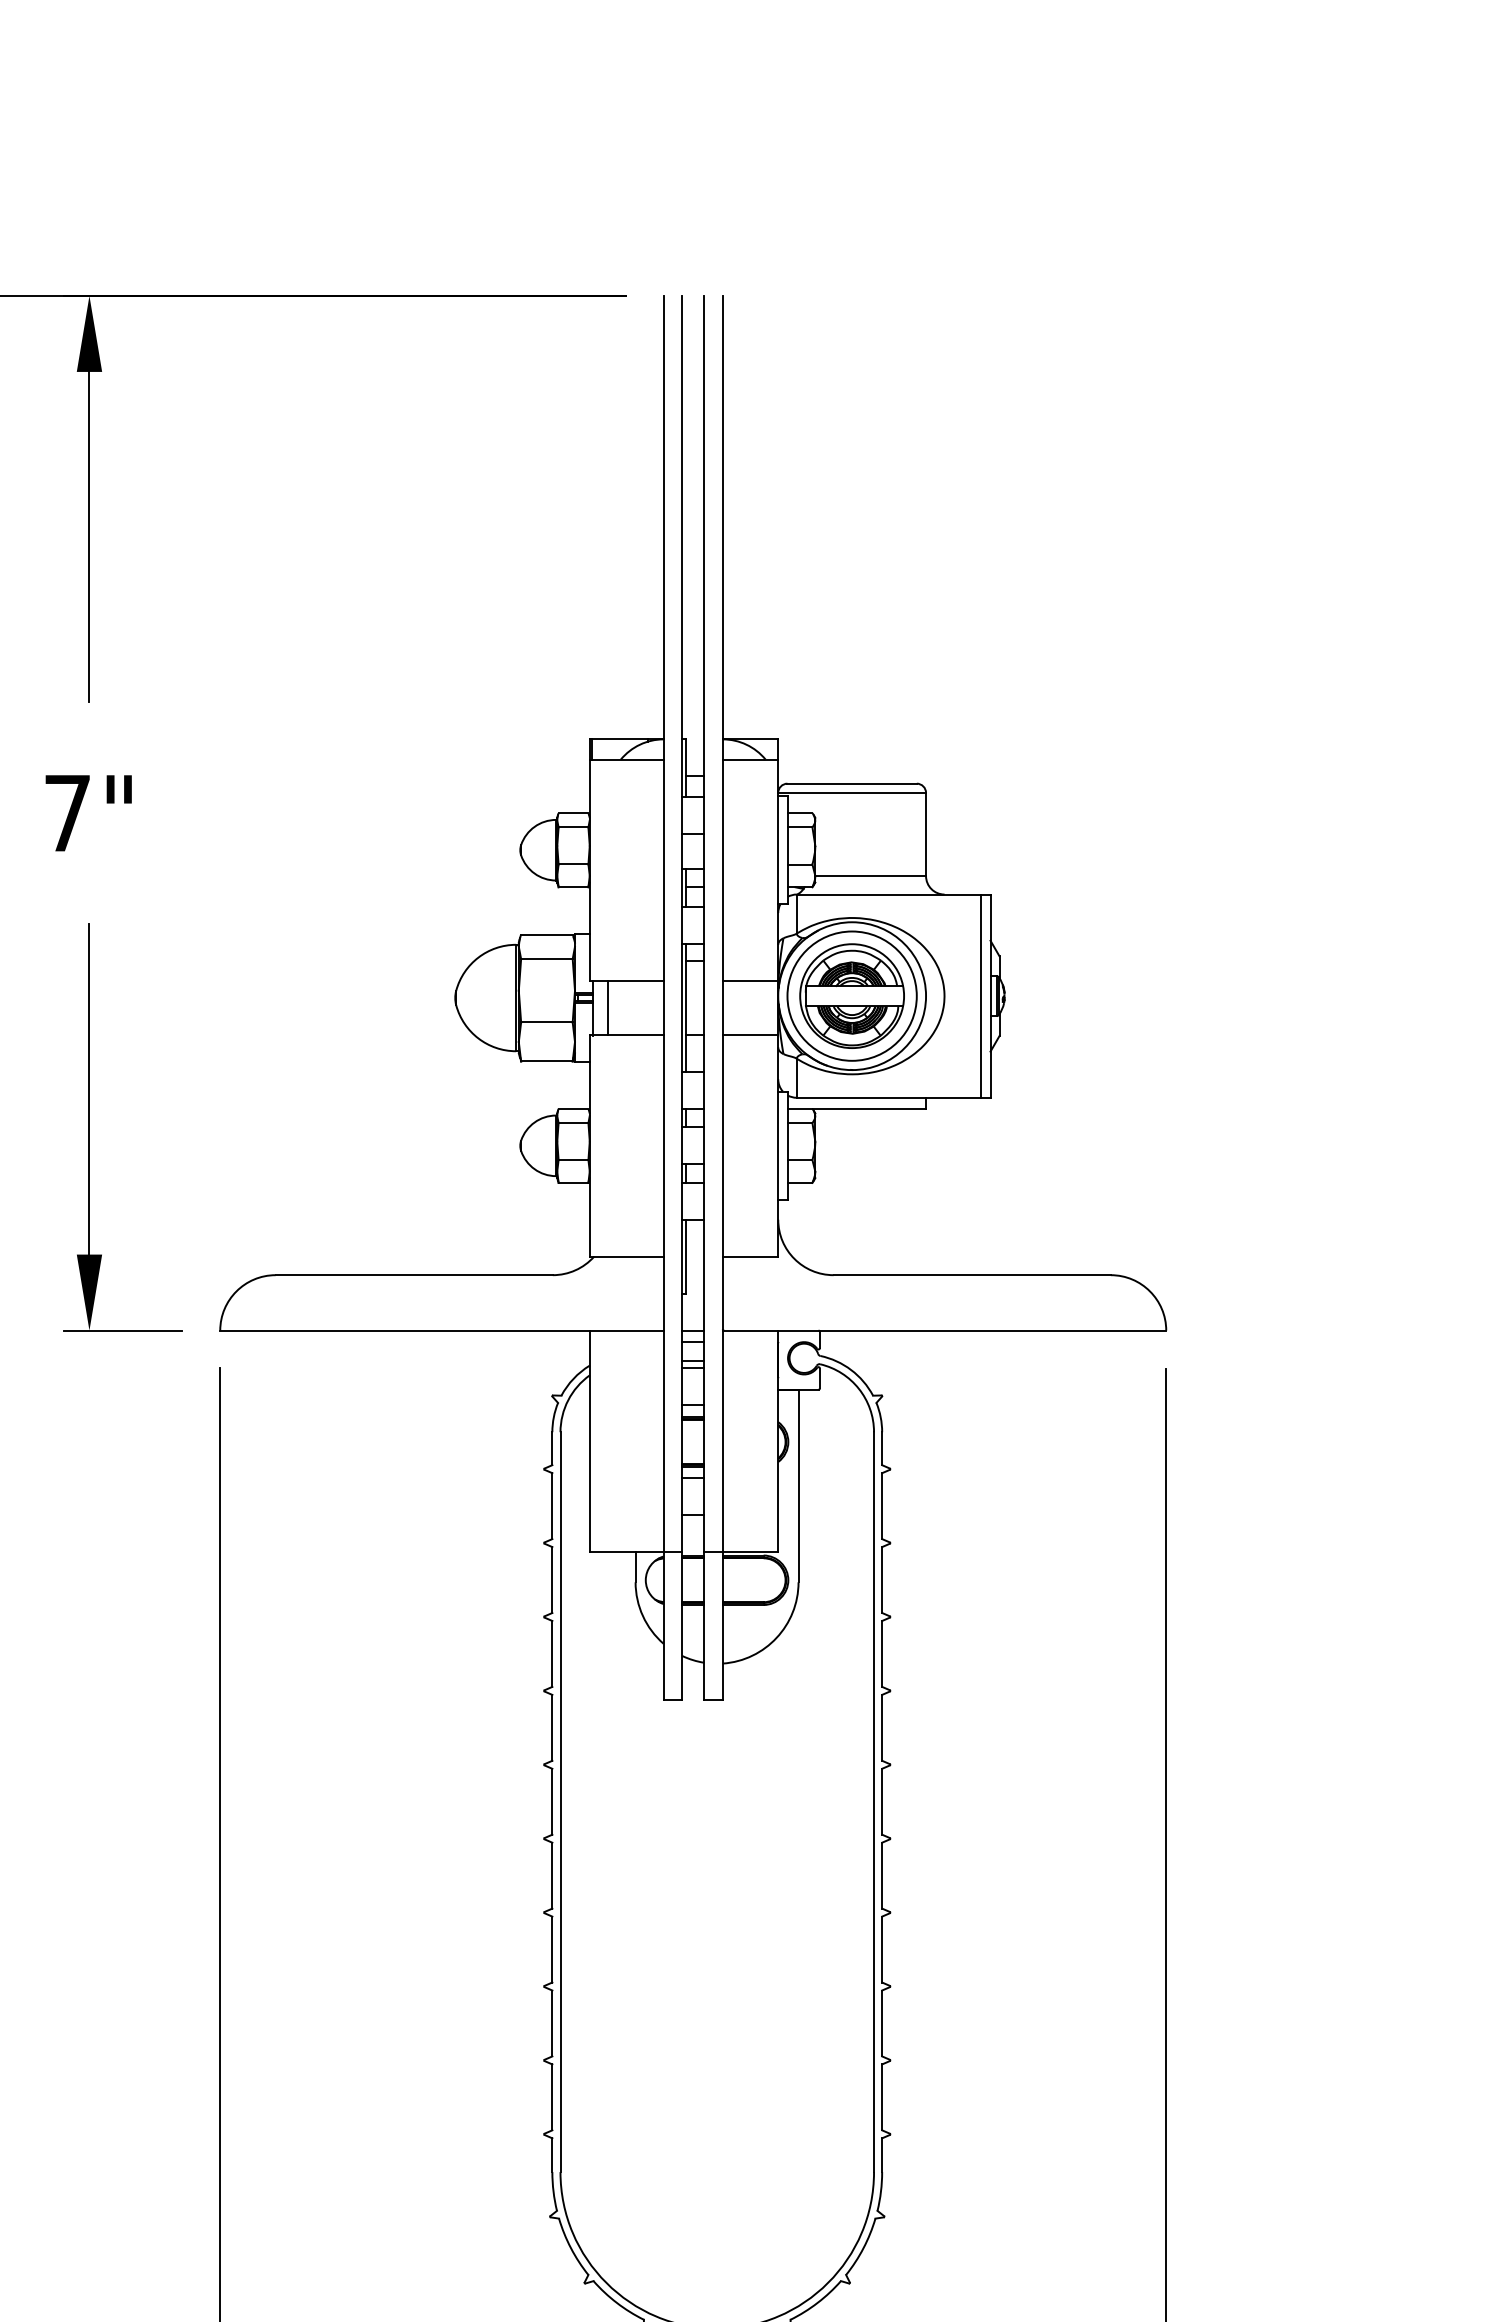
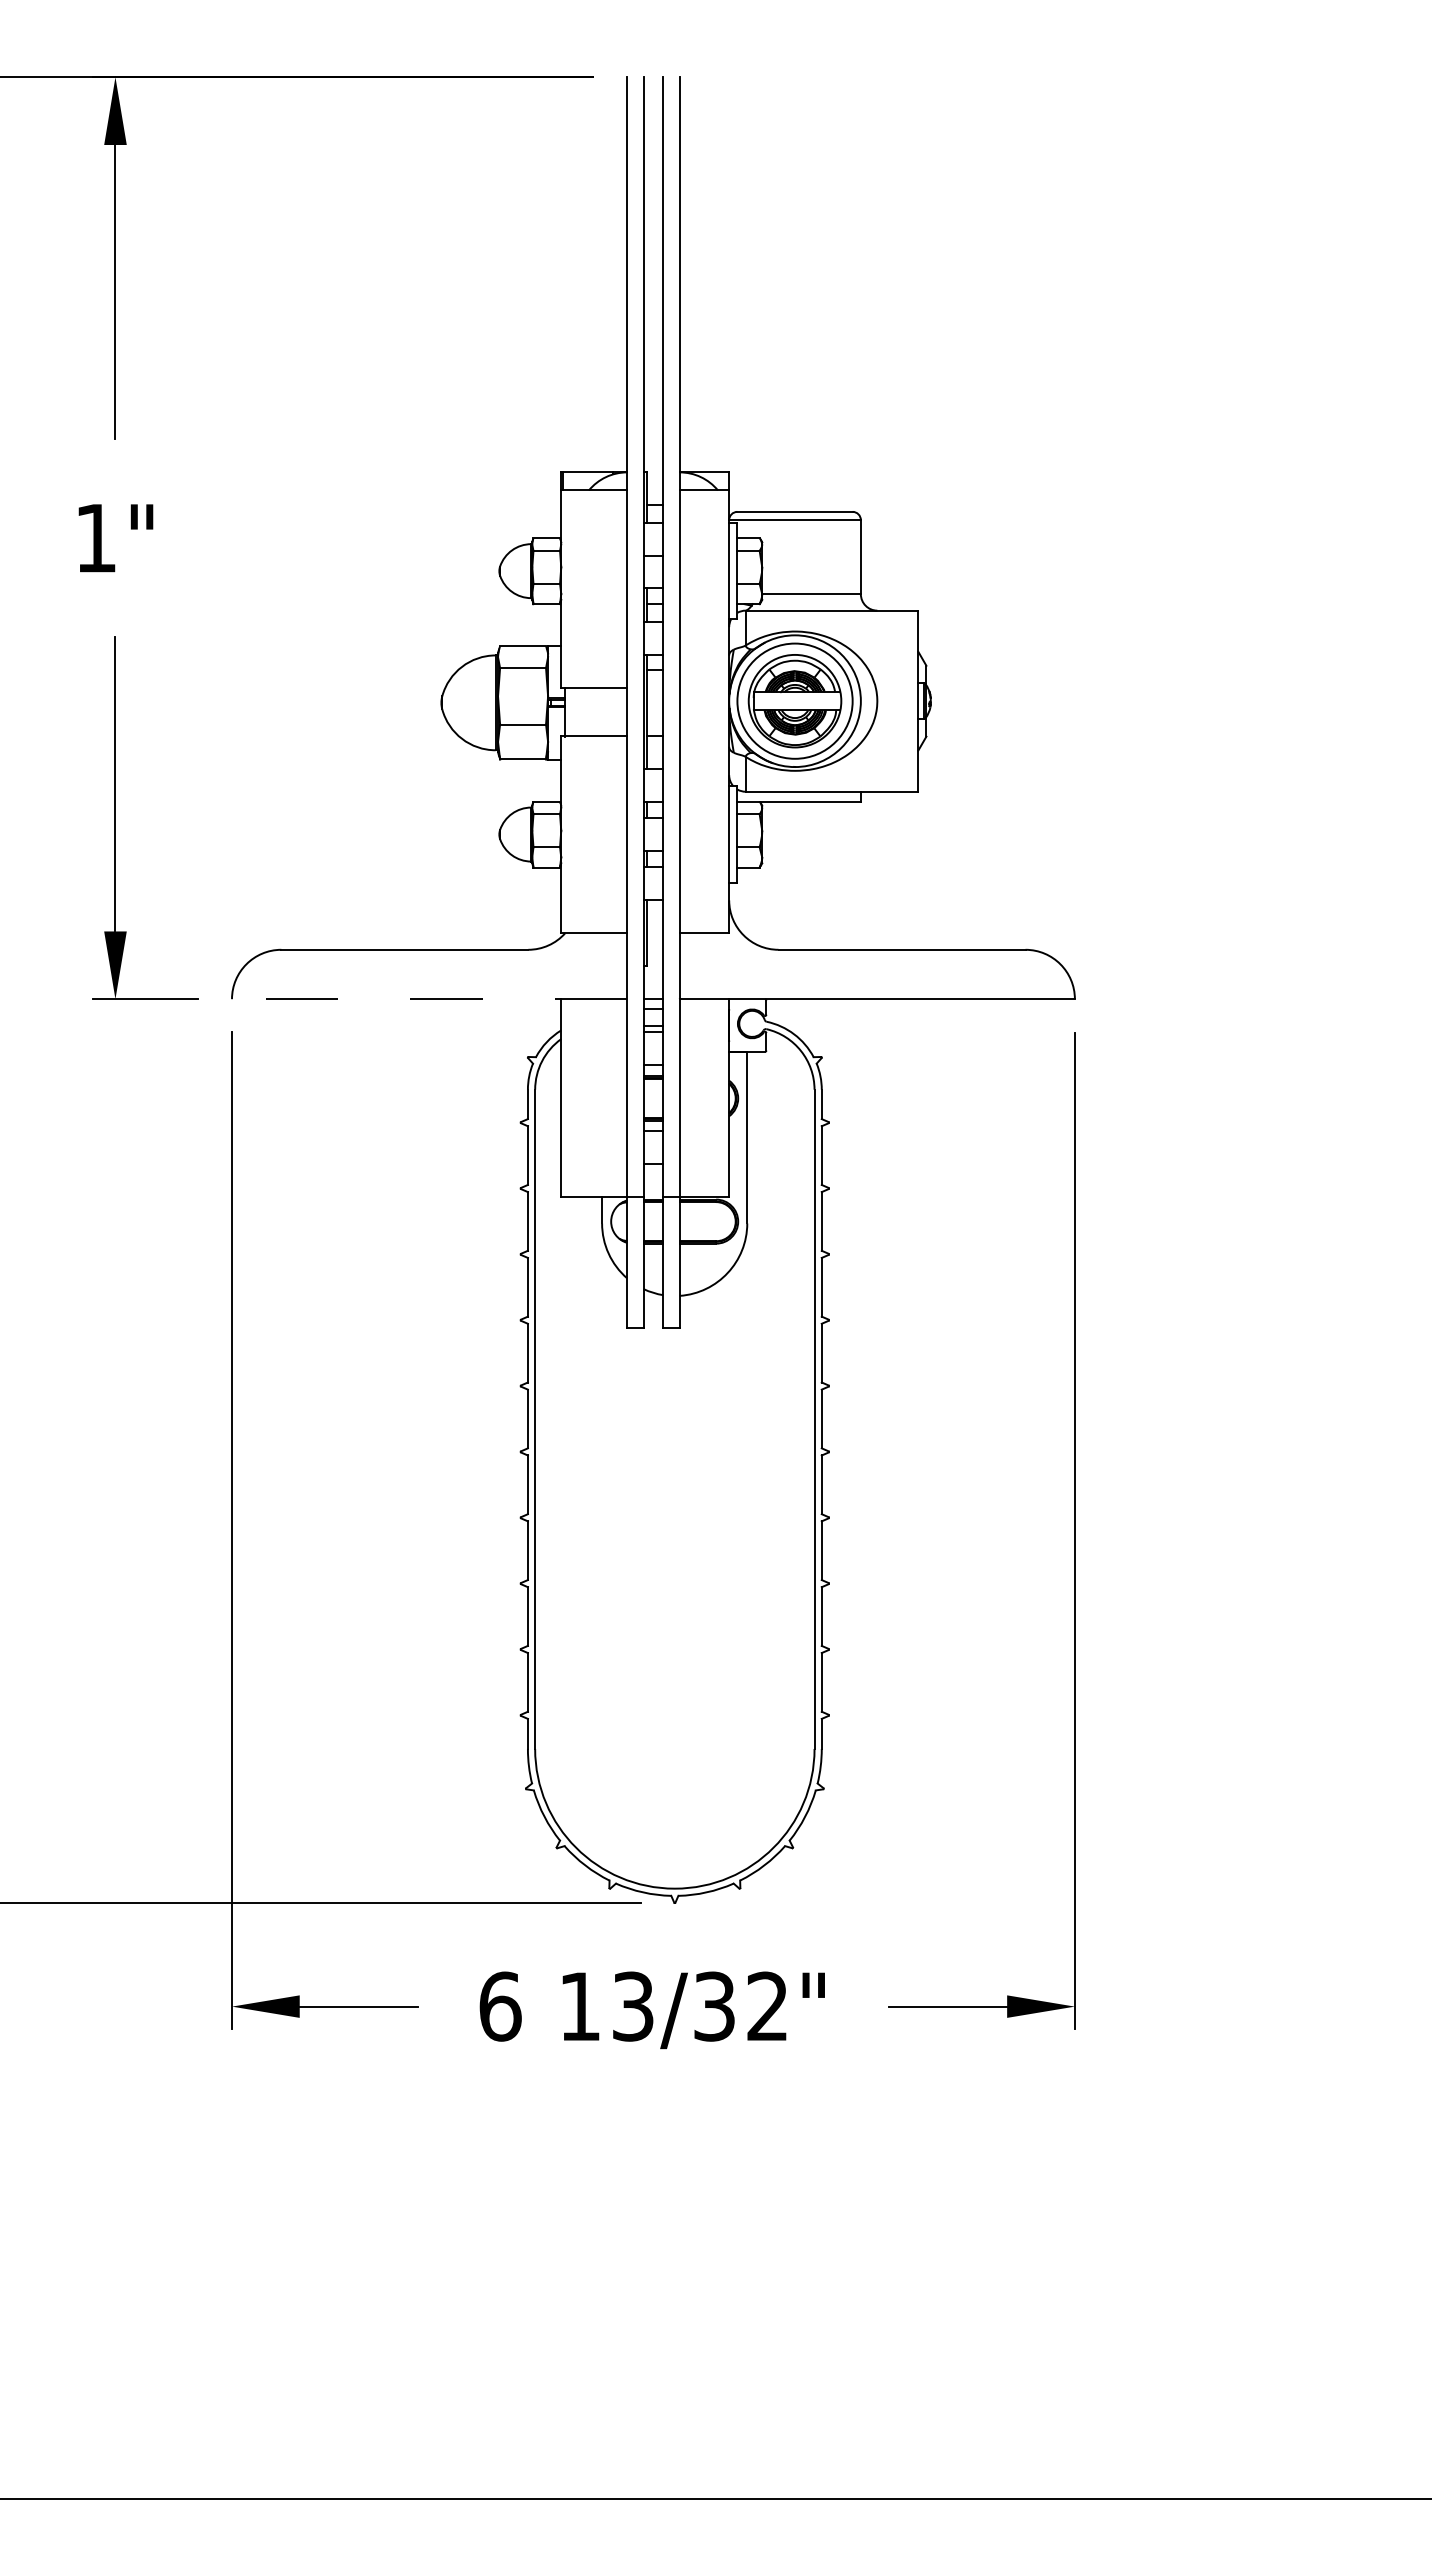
text: (67, 813) -> (95, 538), 7" -> 1"
line: (750, 980) -> (704, 687), removed
line: (981, 995) -> (910, 700), removed
line: (608, 1007) -> (577, 711), removed
line: (750, 1034) -> (704, 735), removed
line: (441, 1330) -> (429, 999), solid -> dashed

